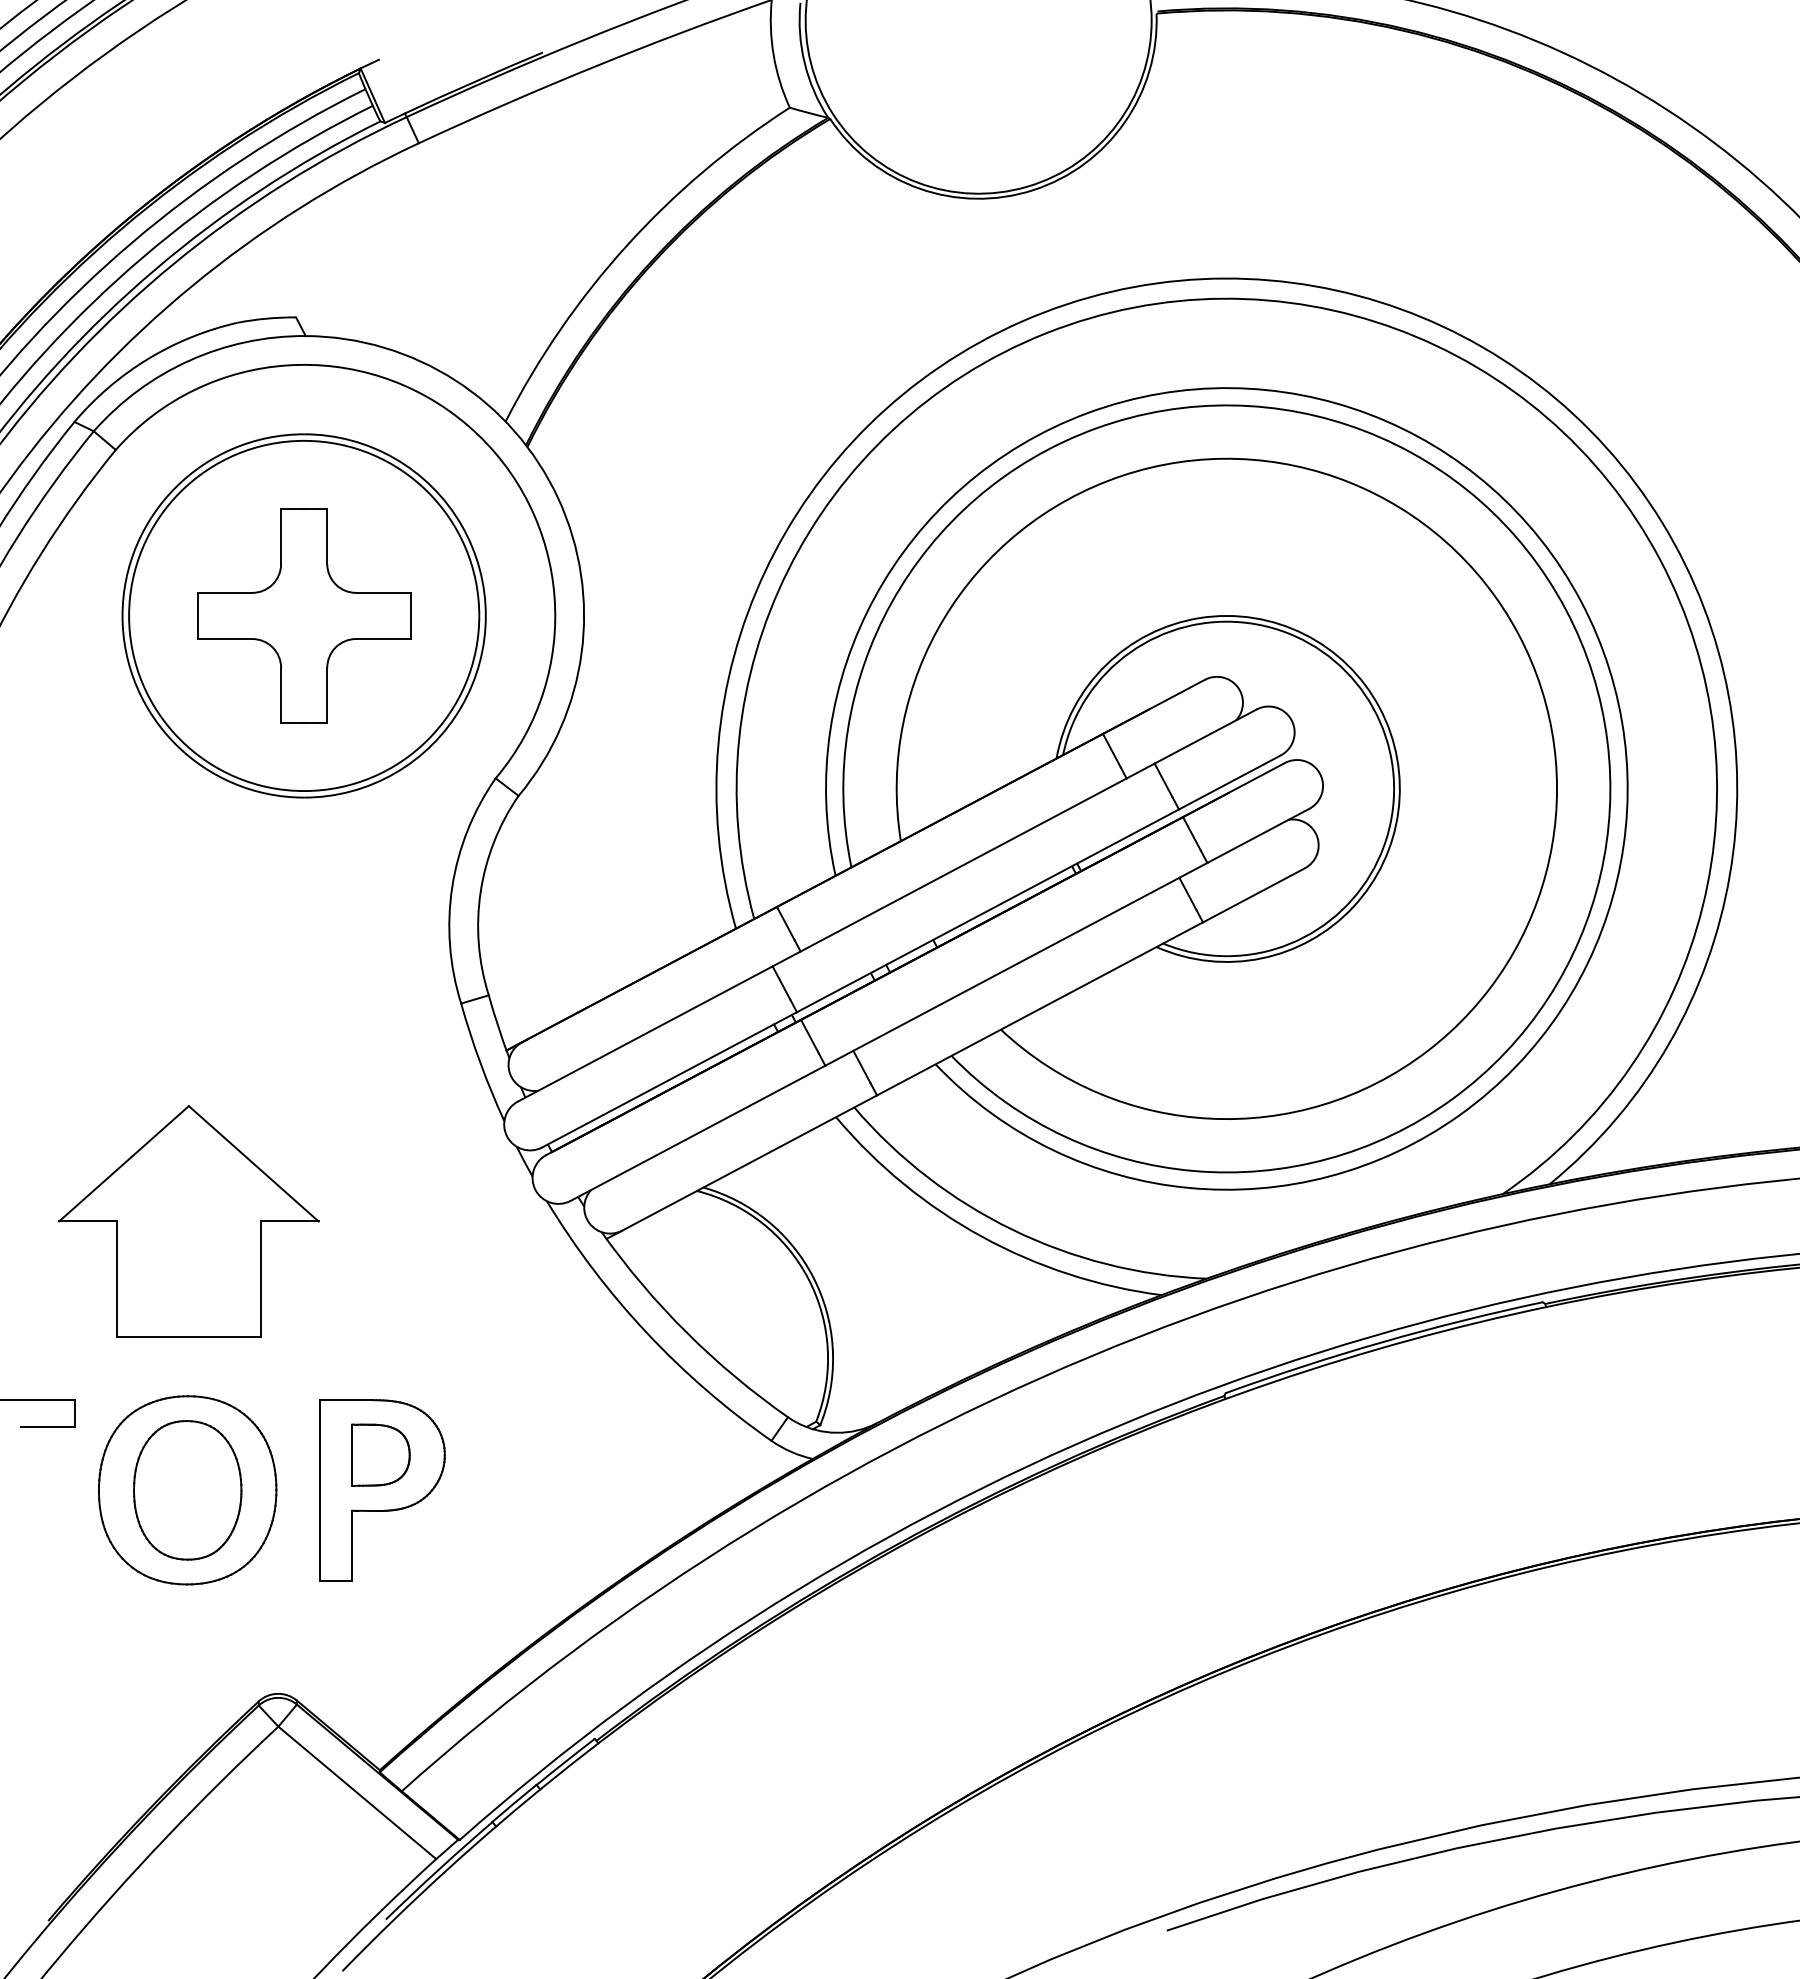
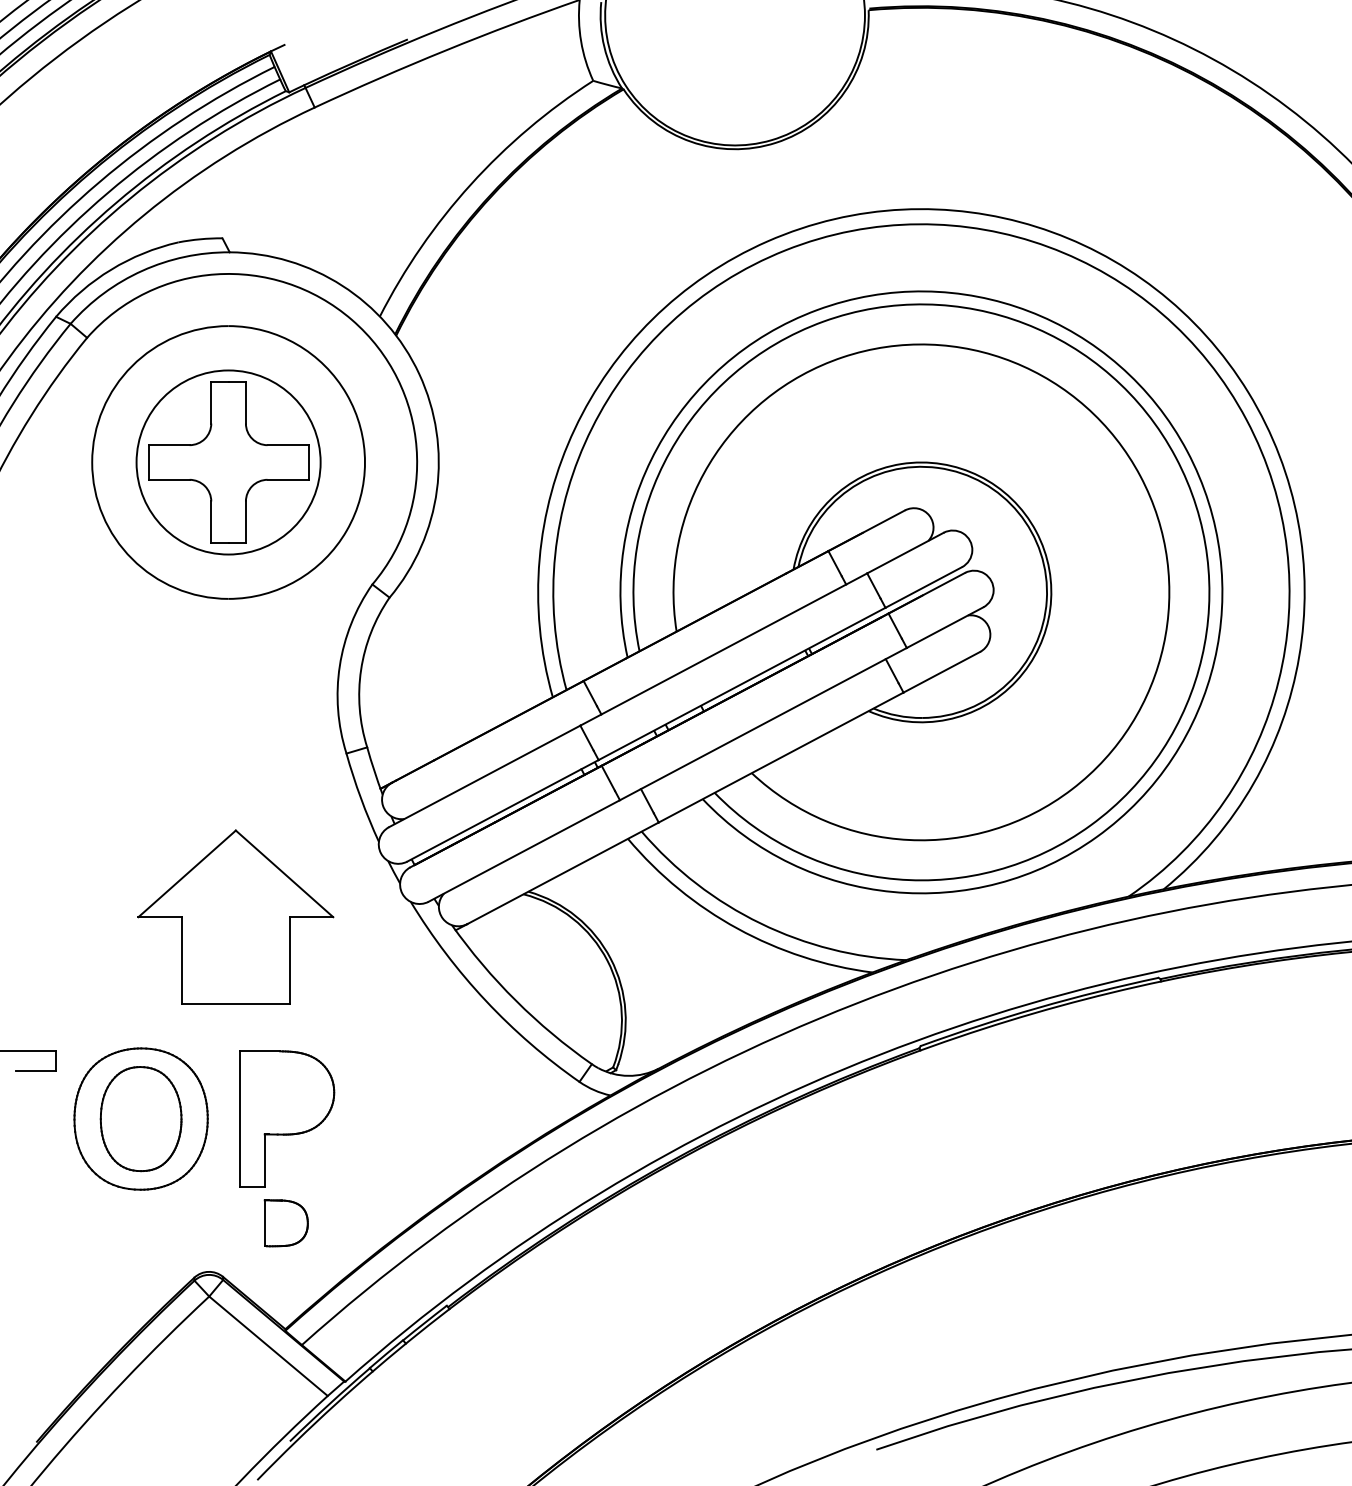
circle: (304, 615) -> (228, 462), size x0.7
part: (188, 1221) -> (235, 917), moved
part: (380, 1454) -> (285, 1222), moved

